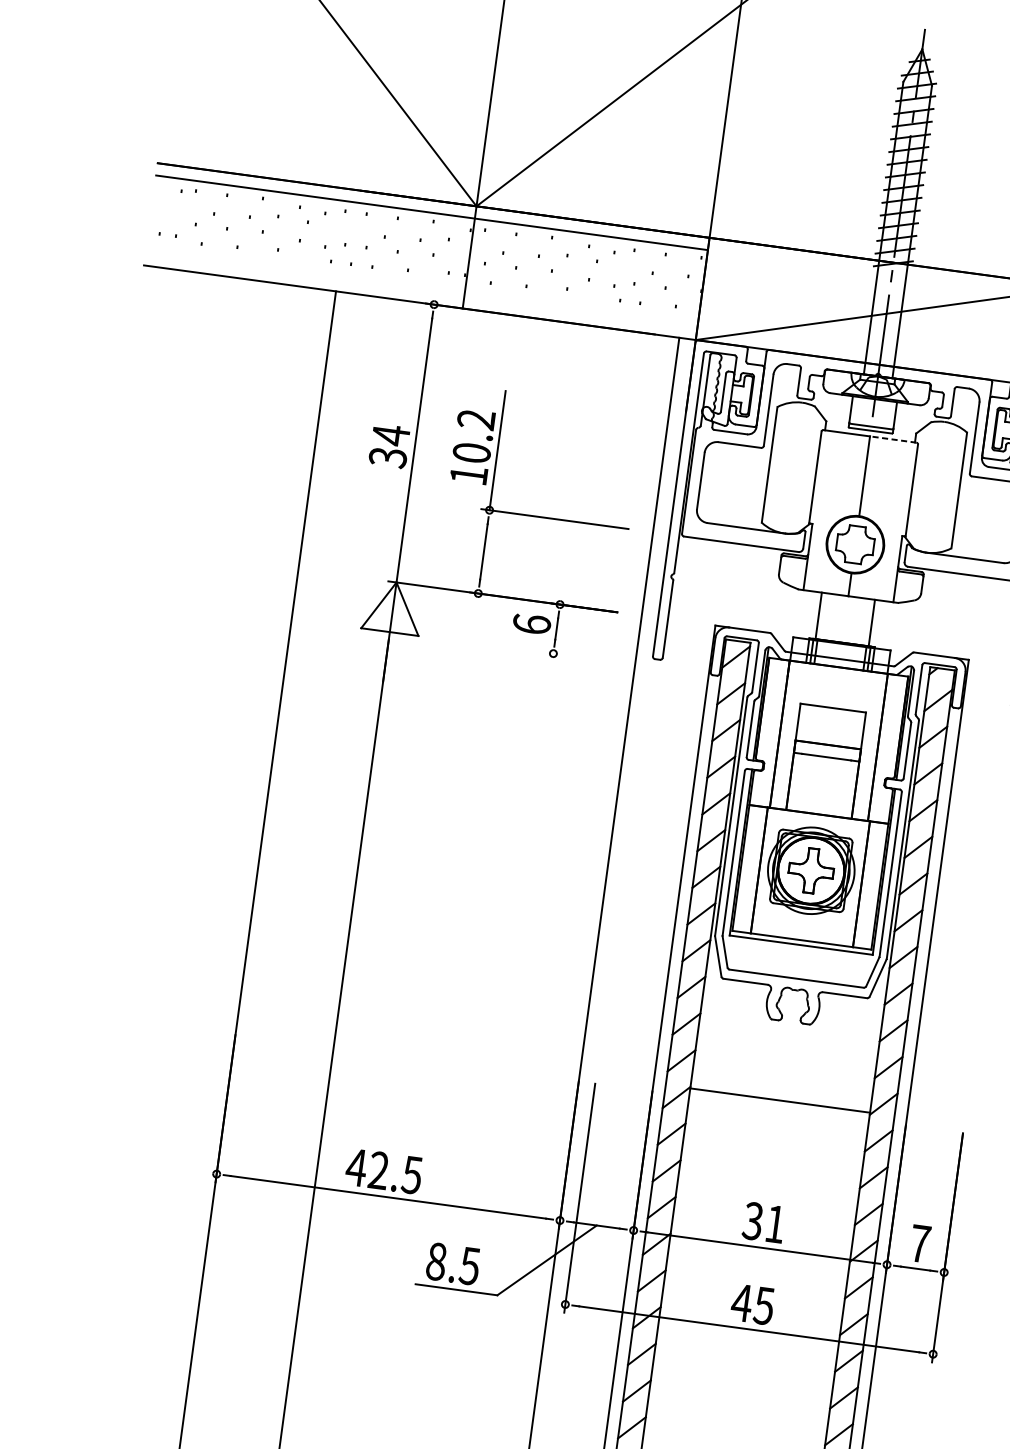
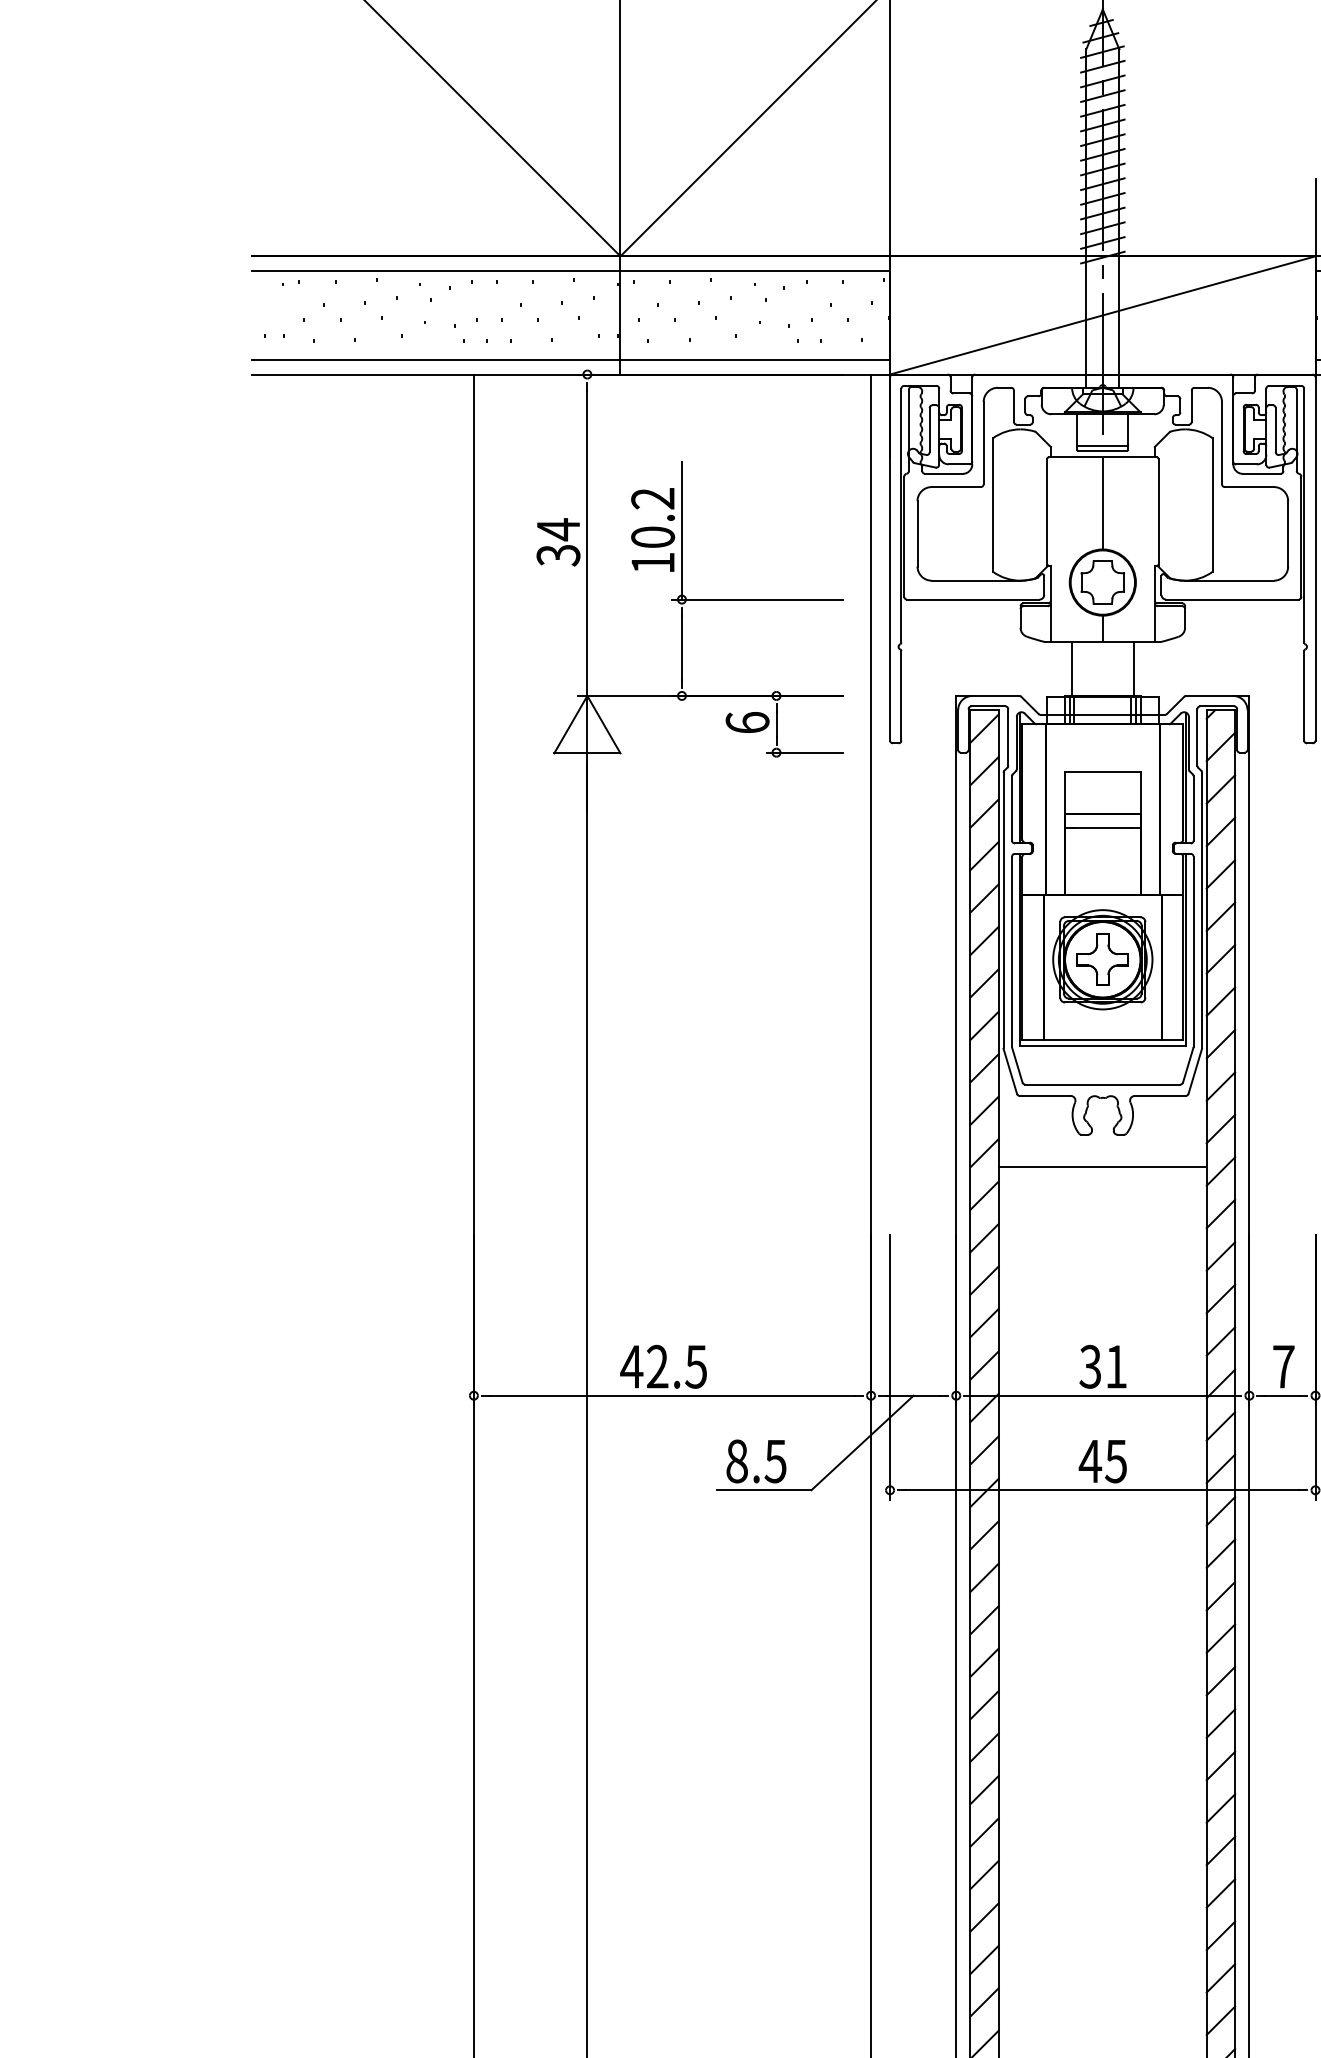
line: (421, 290) -> (570, 360), added
line: (893, 439) -> (1129, 457), dashed -> solid
line: (577, 656) -> (804, 752), added
line: (779, 1100) -> (1102, 1166), moved

